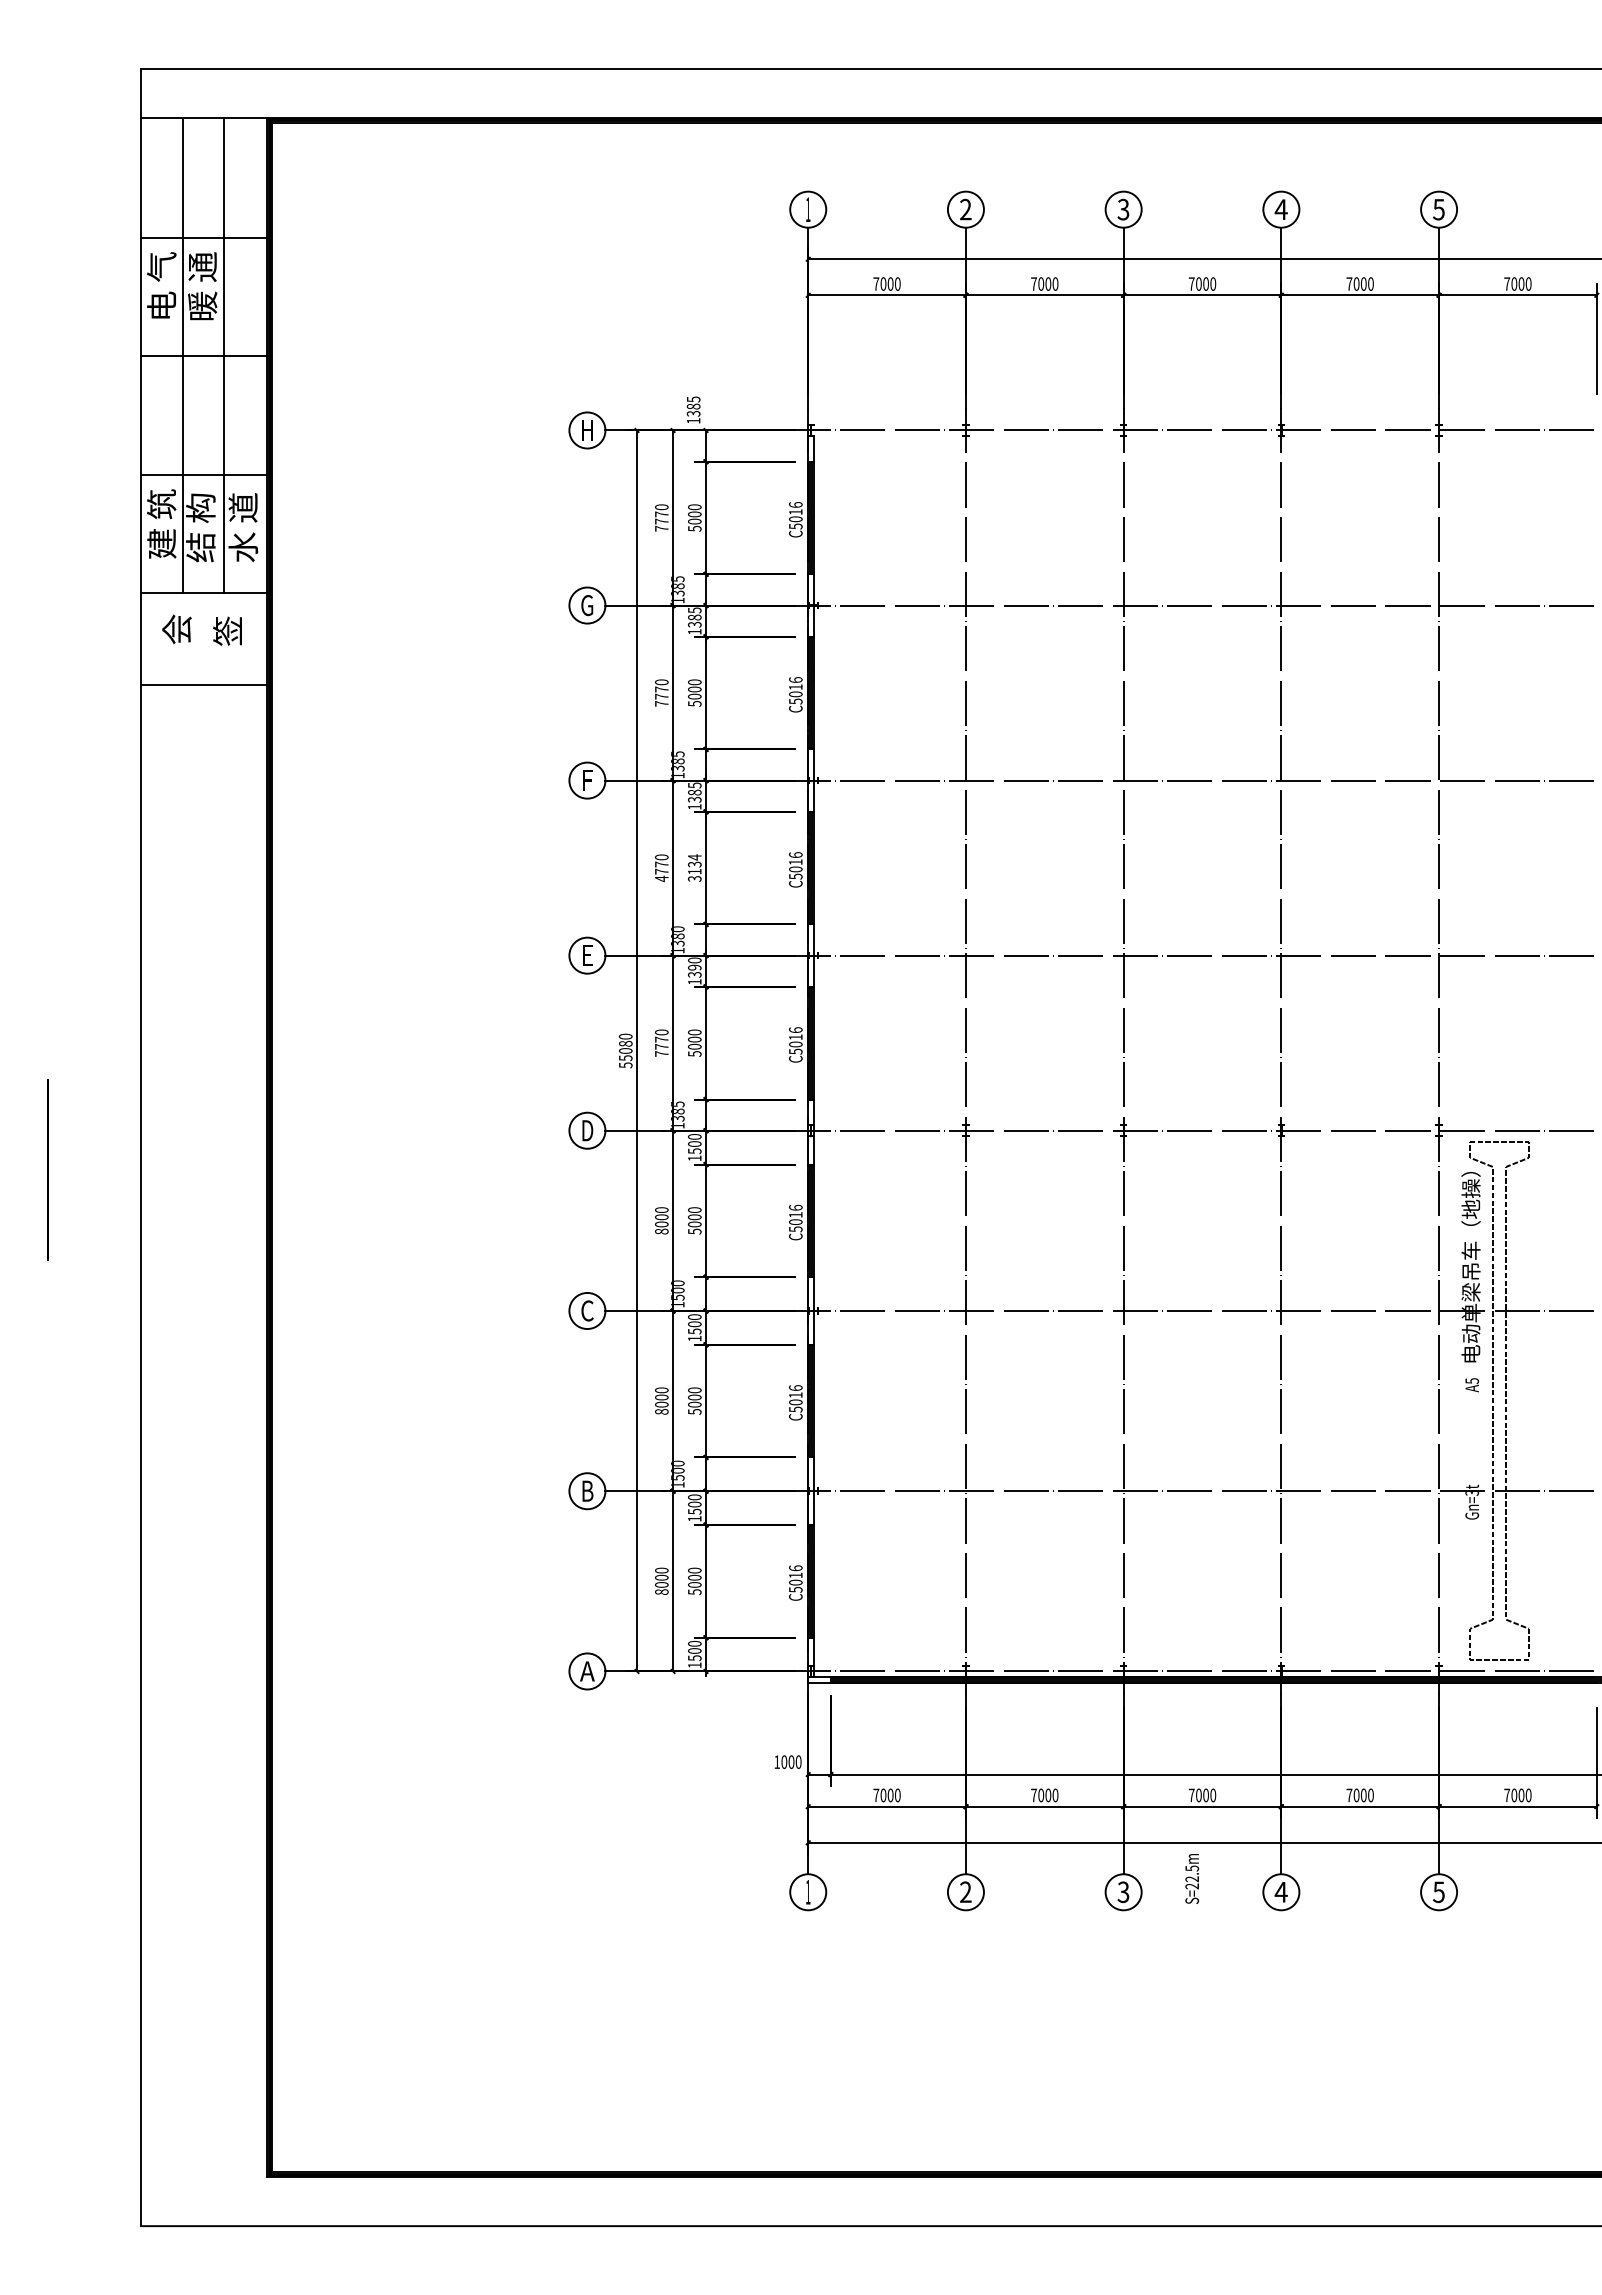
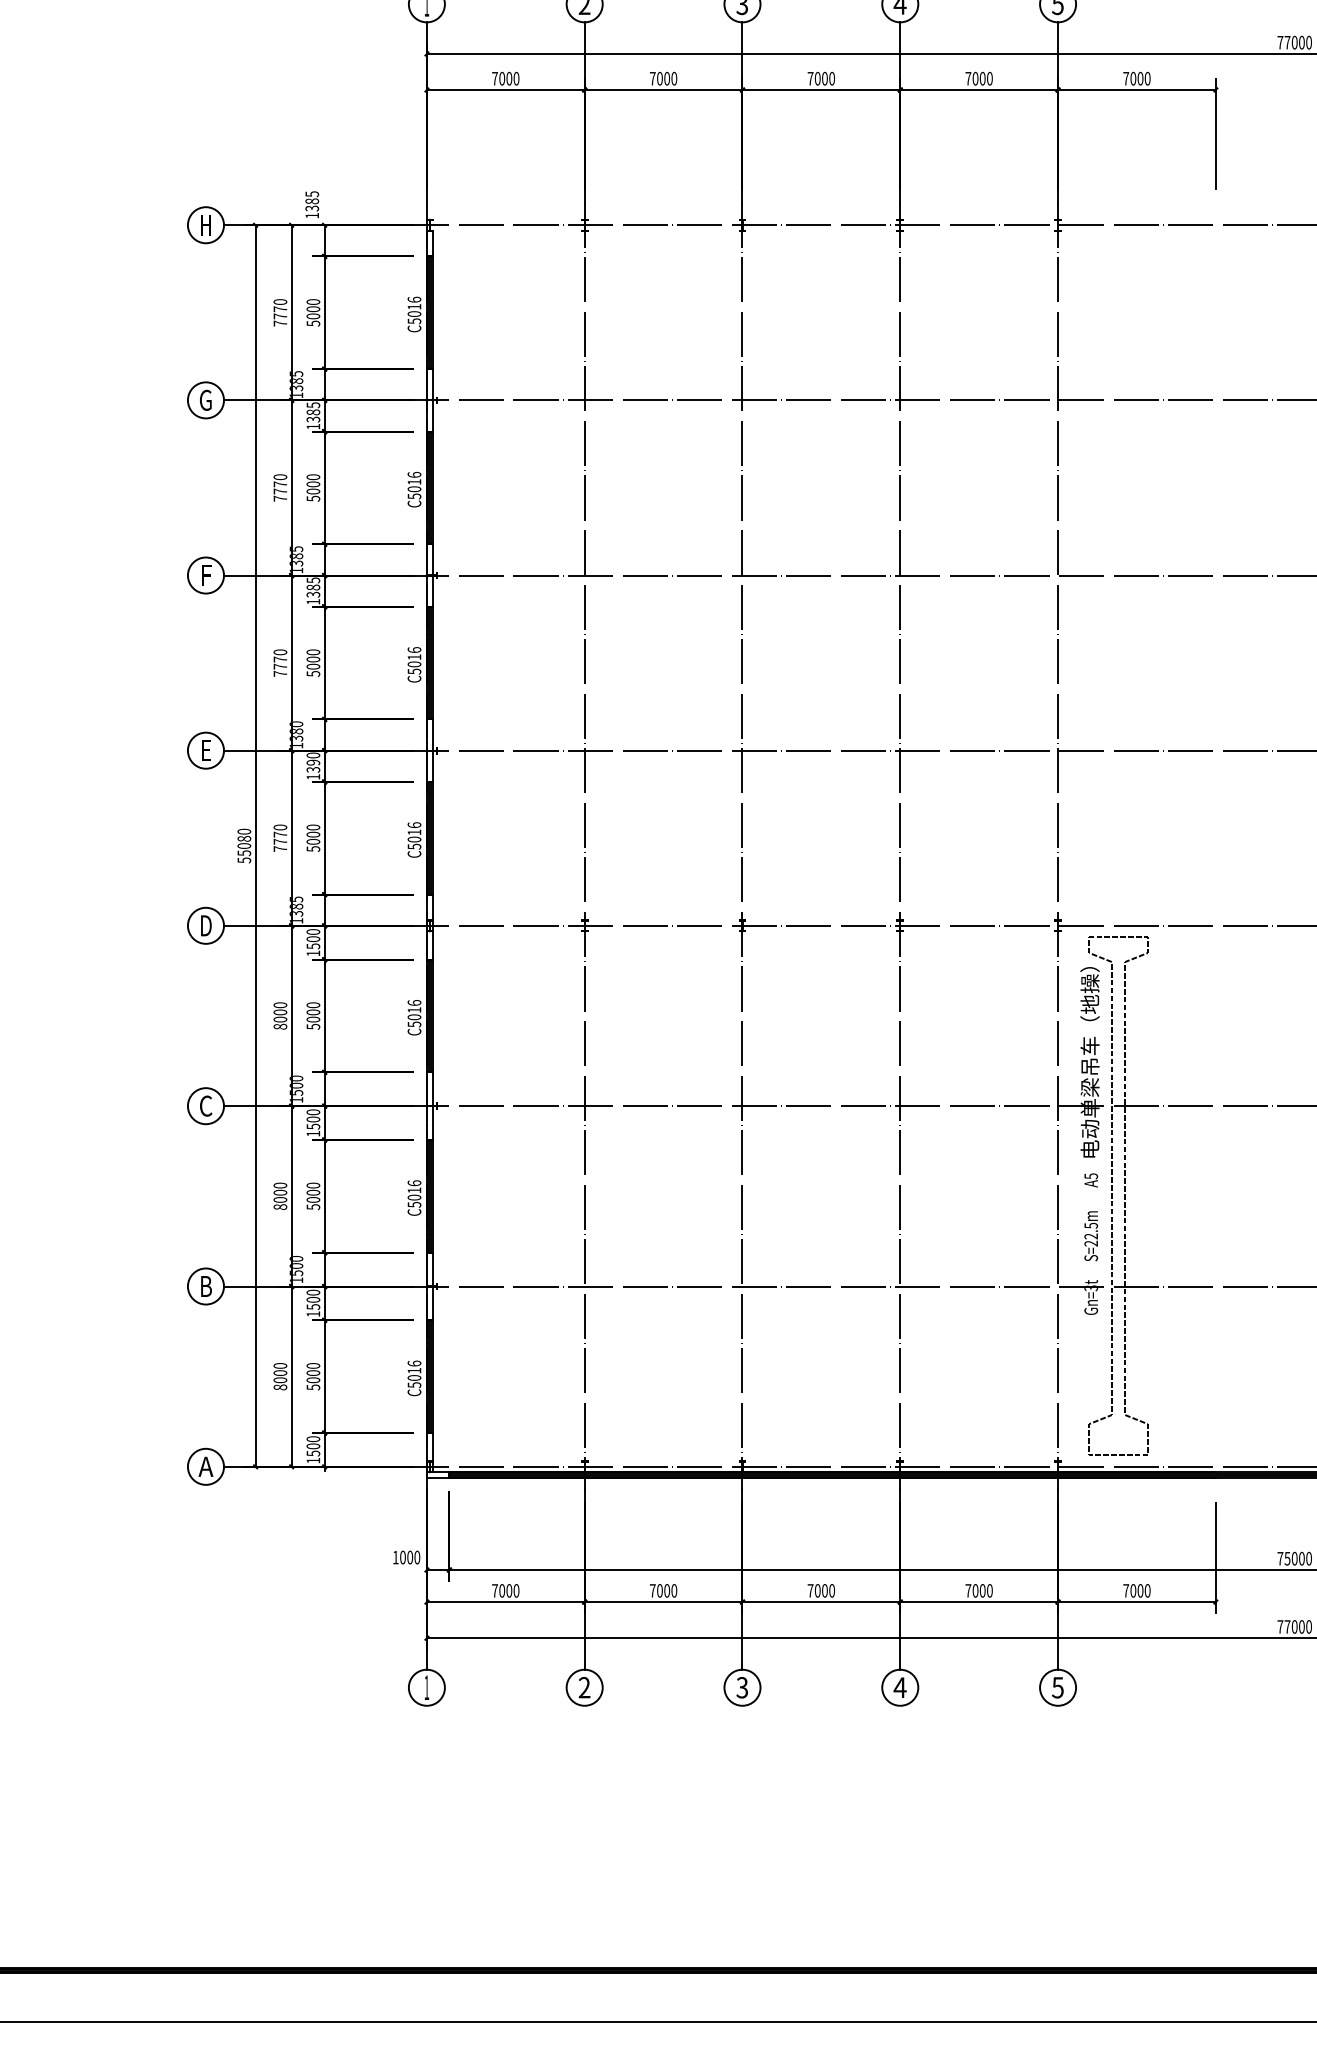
text: (694, 867) -> (313, 662), 3134 -> 5000
text: (661, 878) -> (280, 673), 4770 -> 7770
text: (1192, 1878) -> (1091, 1235), moved

